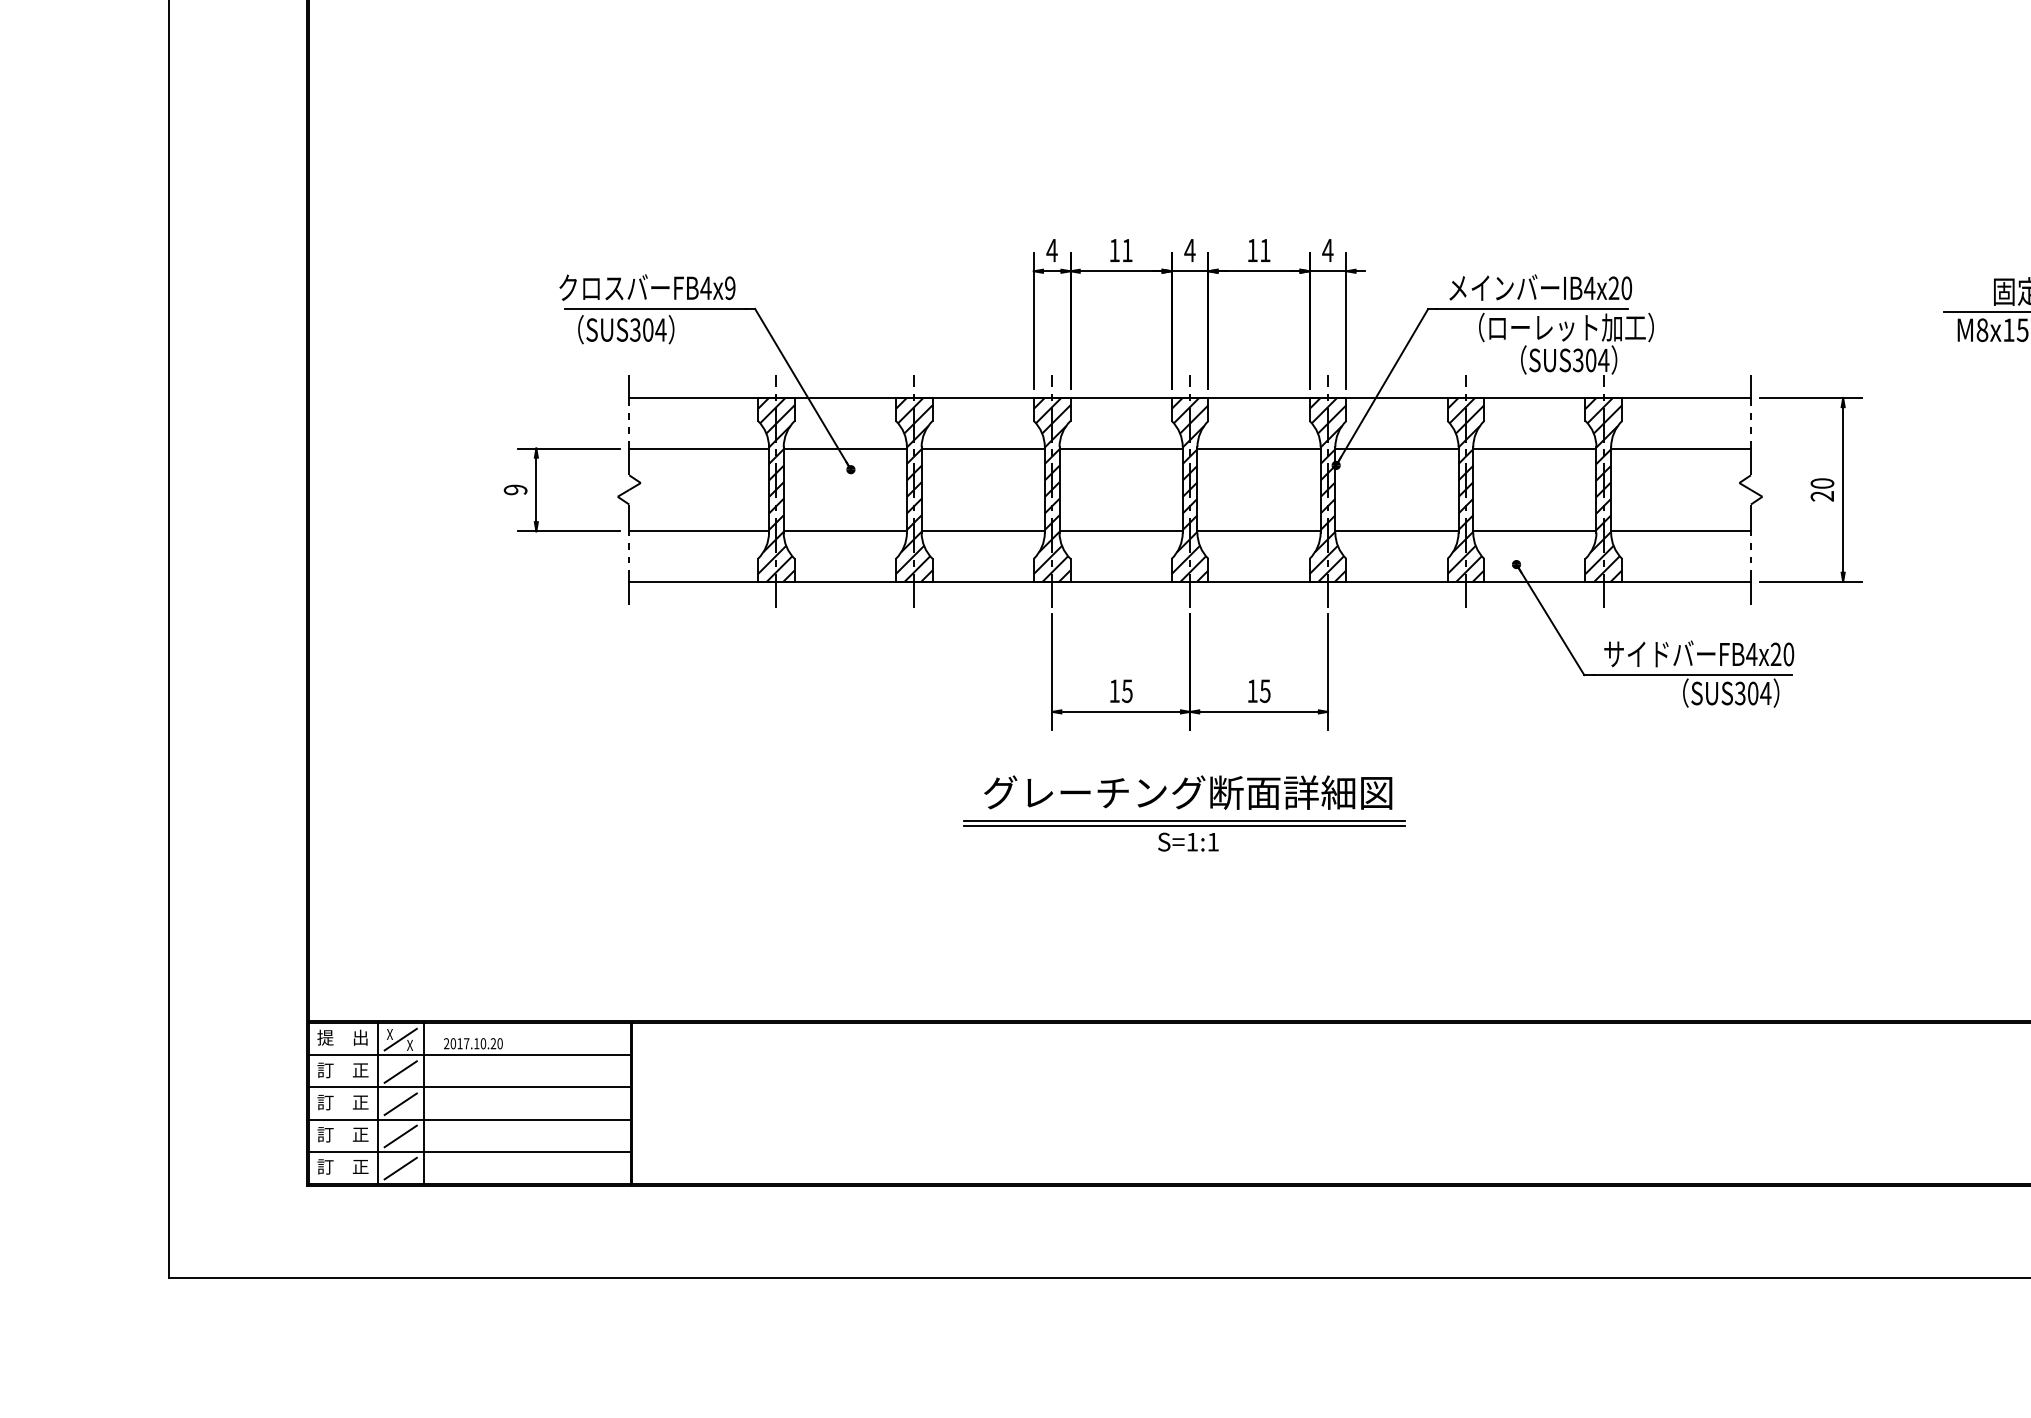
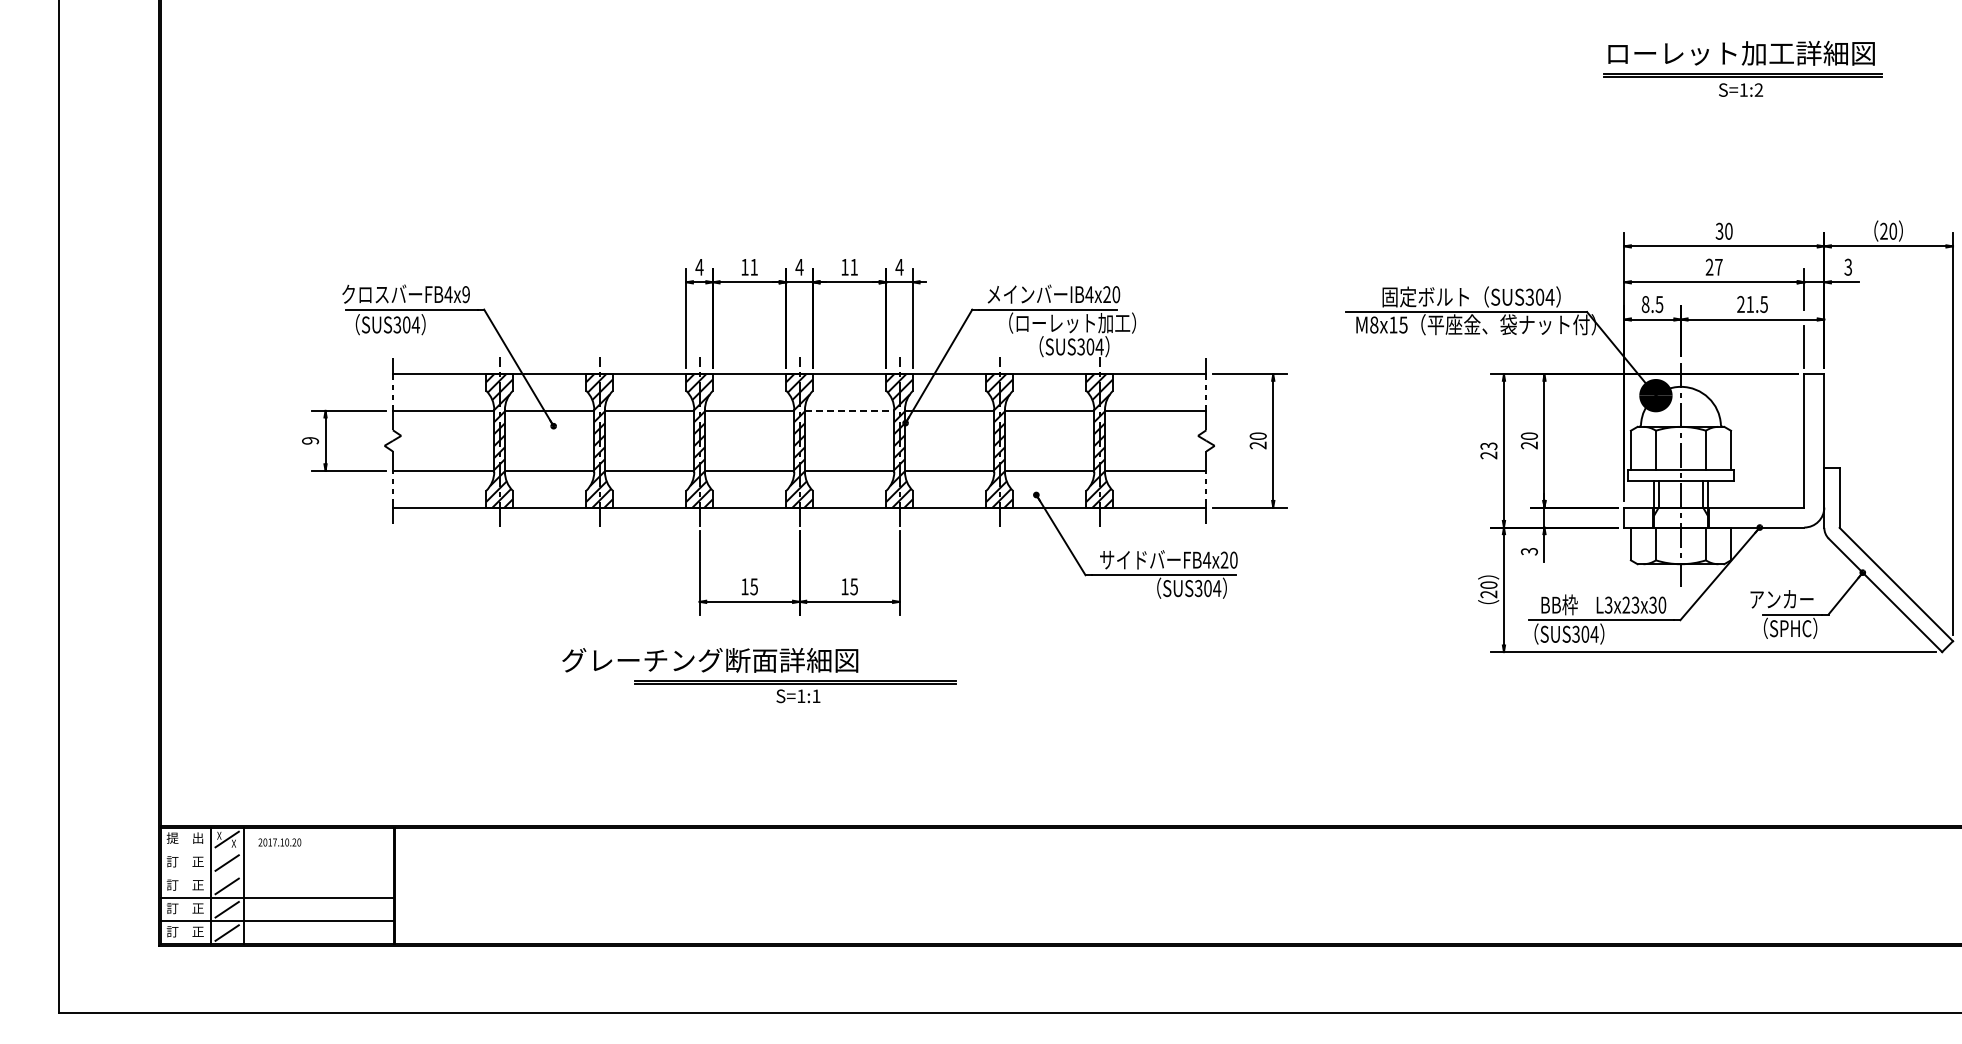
line: (1258, 448) -> (849, 410), solid -> dashed
text: (1188, 792) -> (710, 660), moved
line: (468, 1054) -> (276, 850), removed
line: (468, 1087) -> (276, 874), removed

